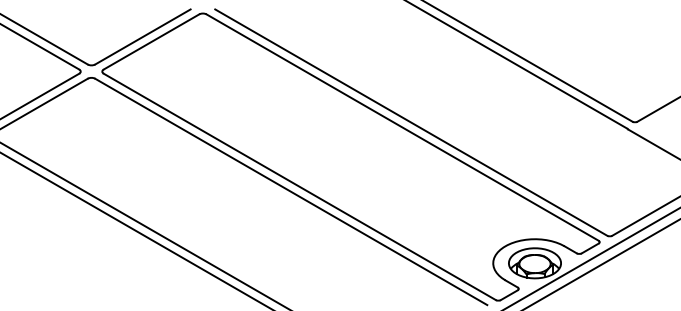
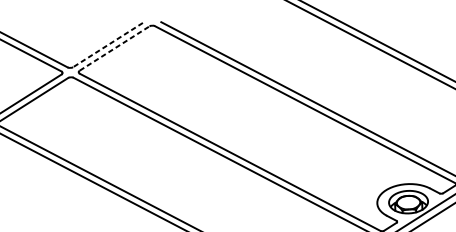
line: (142, 37) -> (107, 45), solid -> dashed
line: (151, 41) -> (114, 48), solid -> dashed

